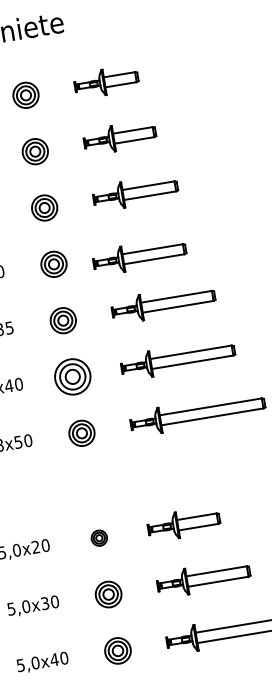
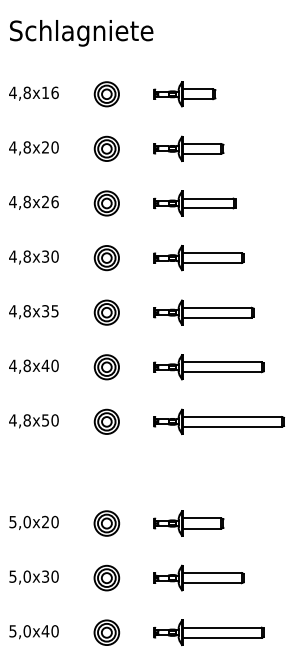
part: (139, 257) -> (198, 258), moved
part: (72, 377) -> (106, 367), size x0.71
part: (98, 538) -> (106, 523), size x1.67

